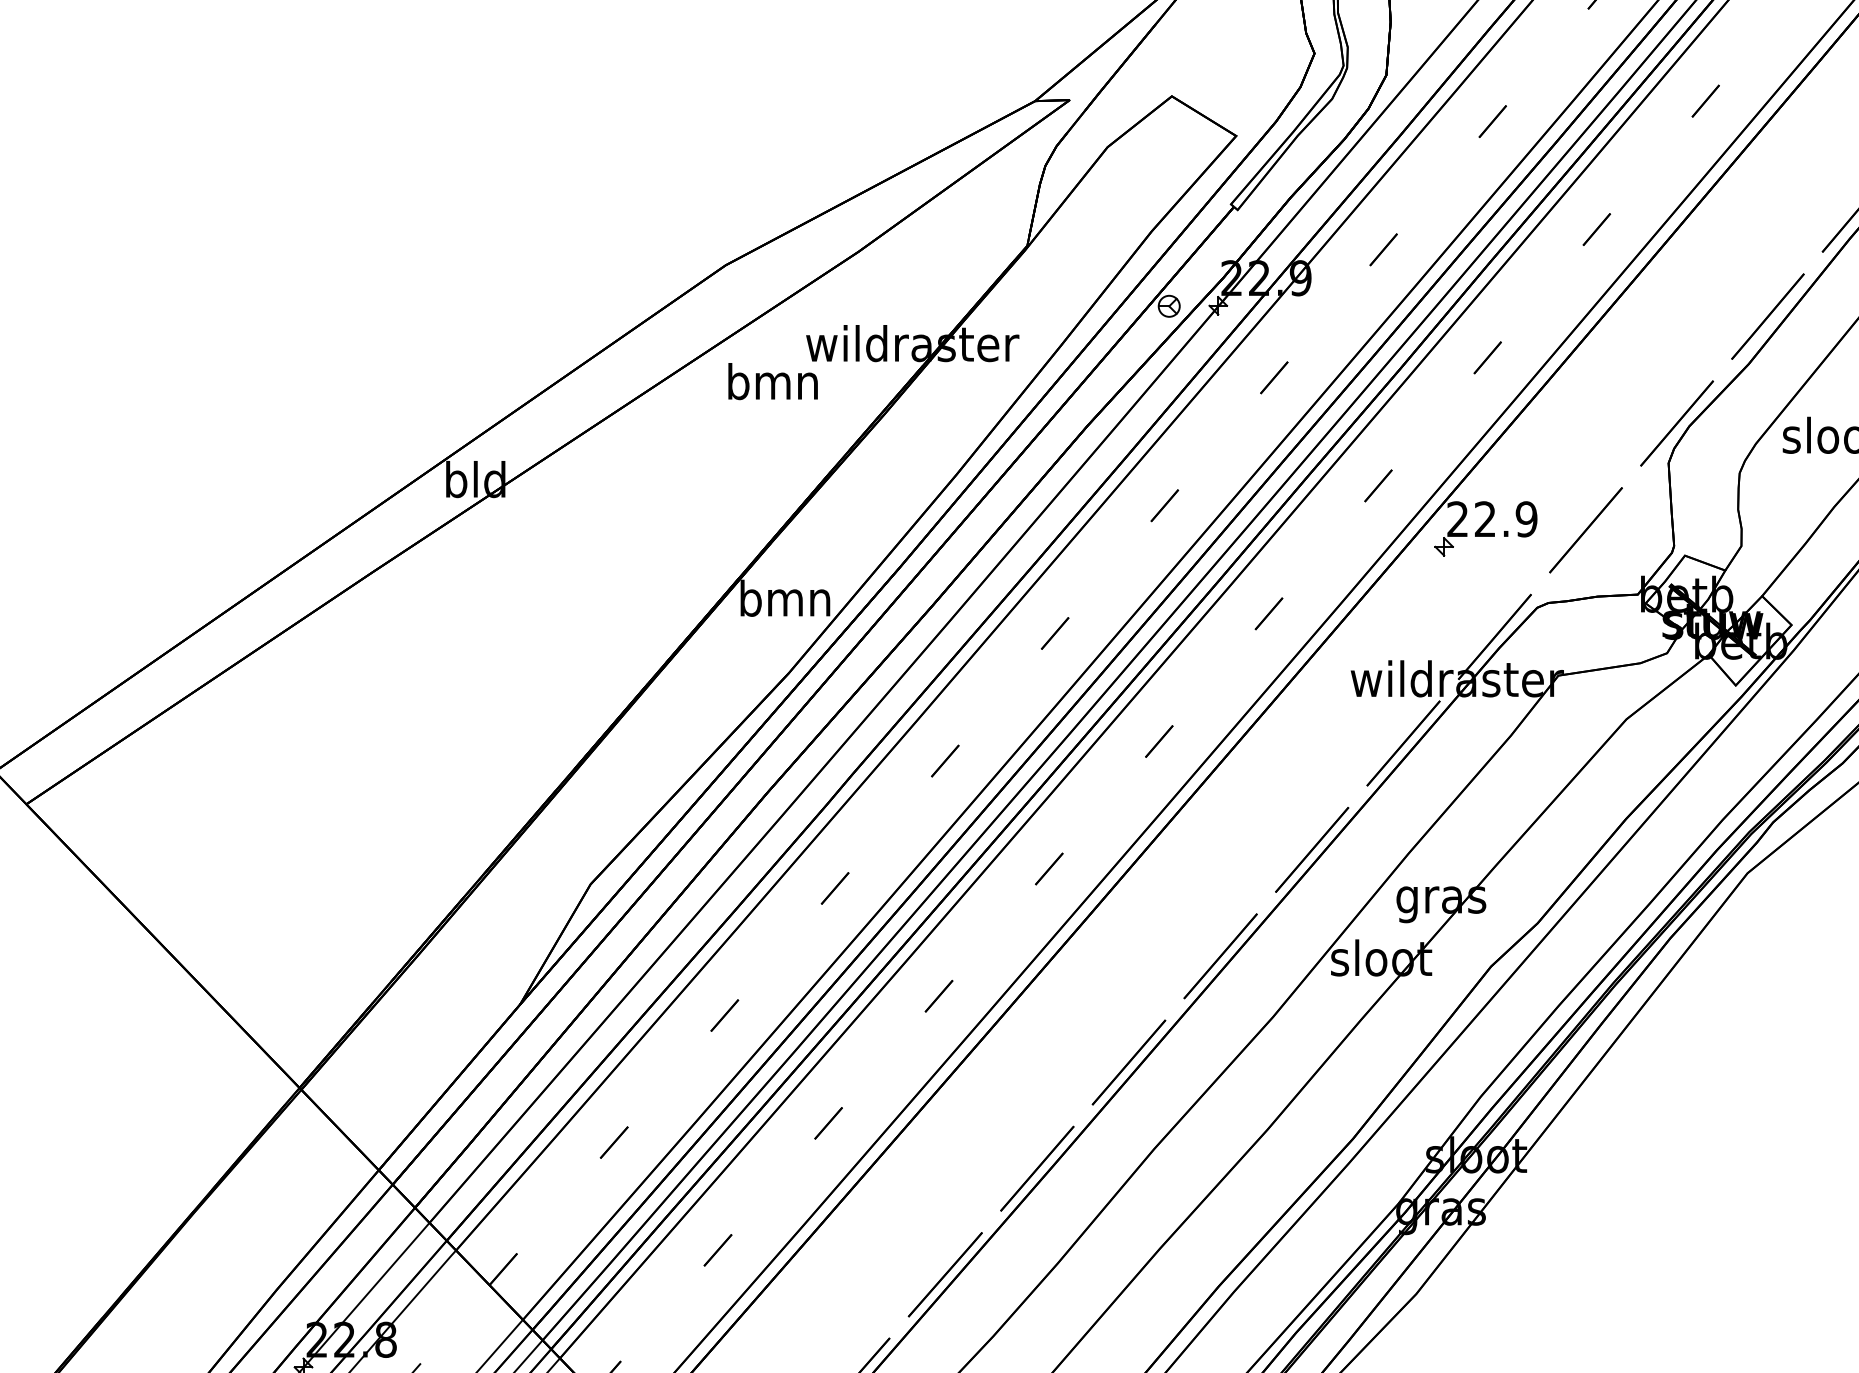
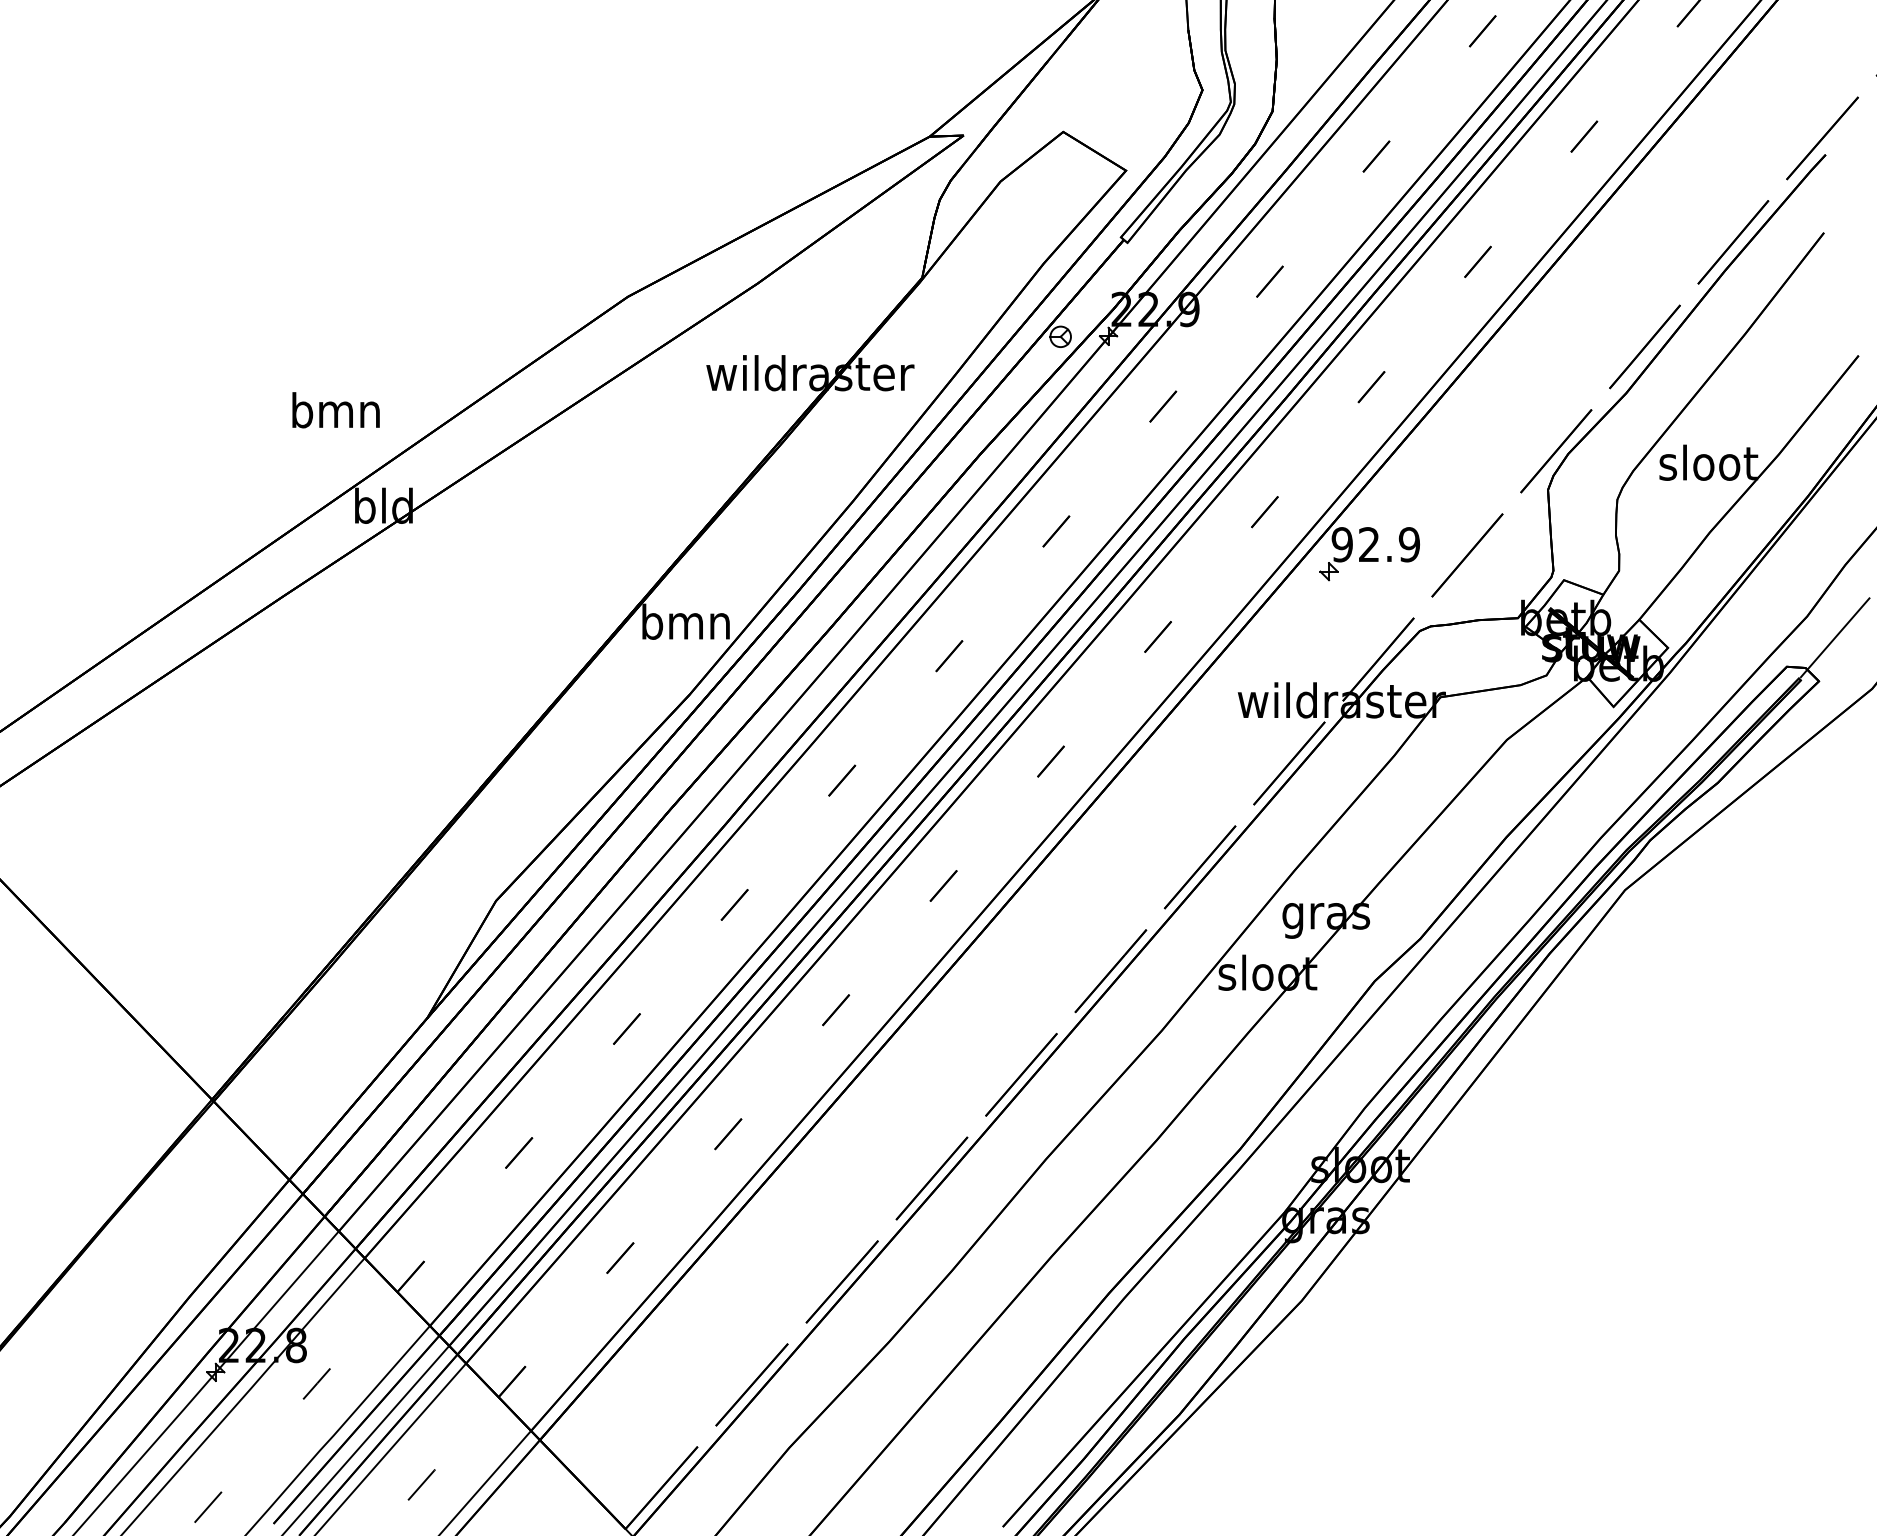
text: (772, 381) -> (335, 410), moved
text: (1456, 519) -> (1341, 544), 22.9 -> 92.9

